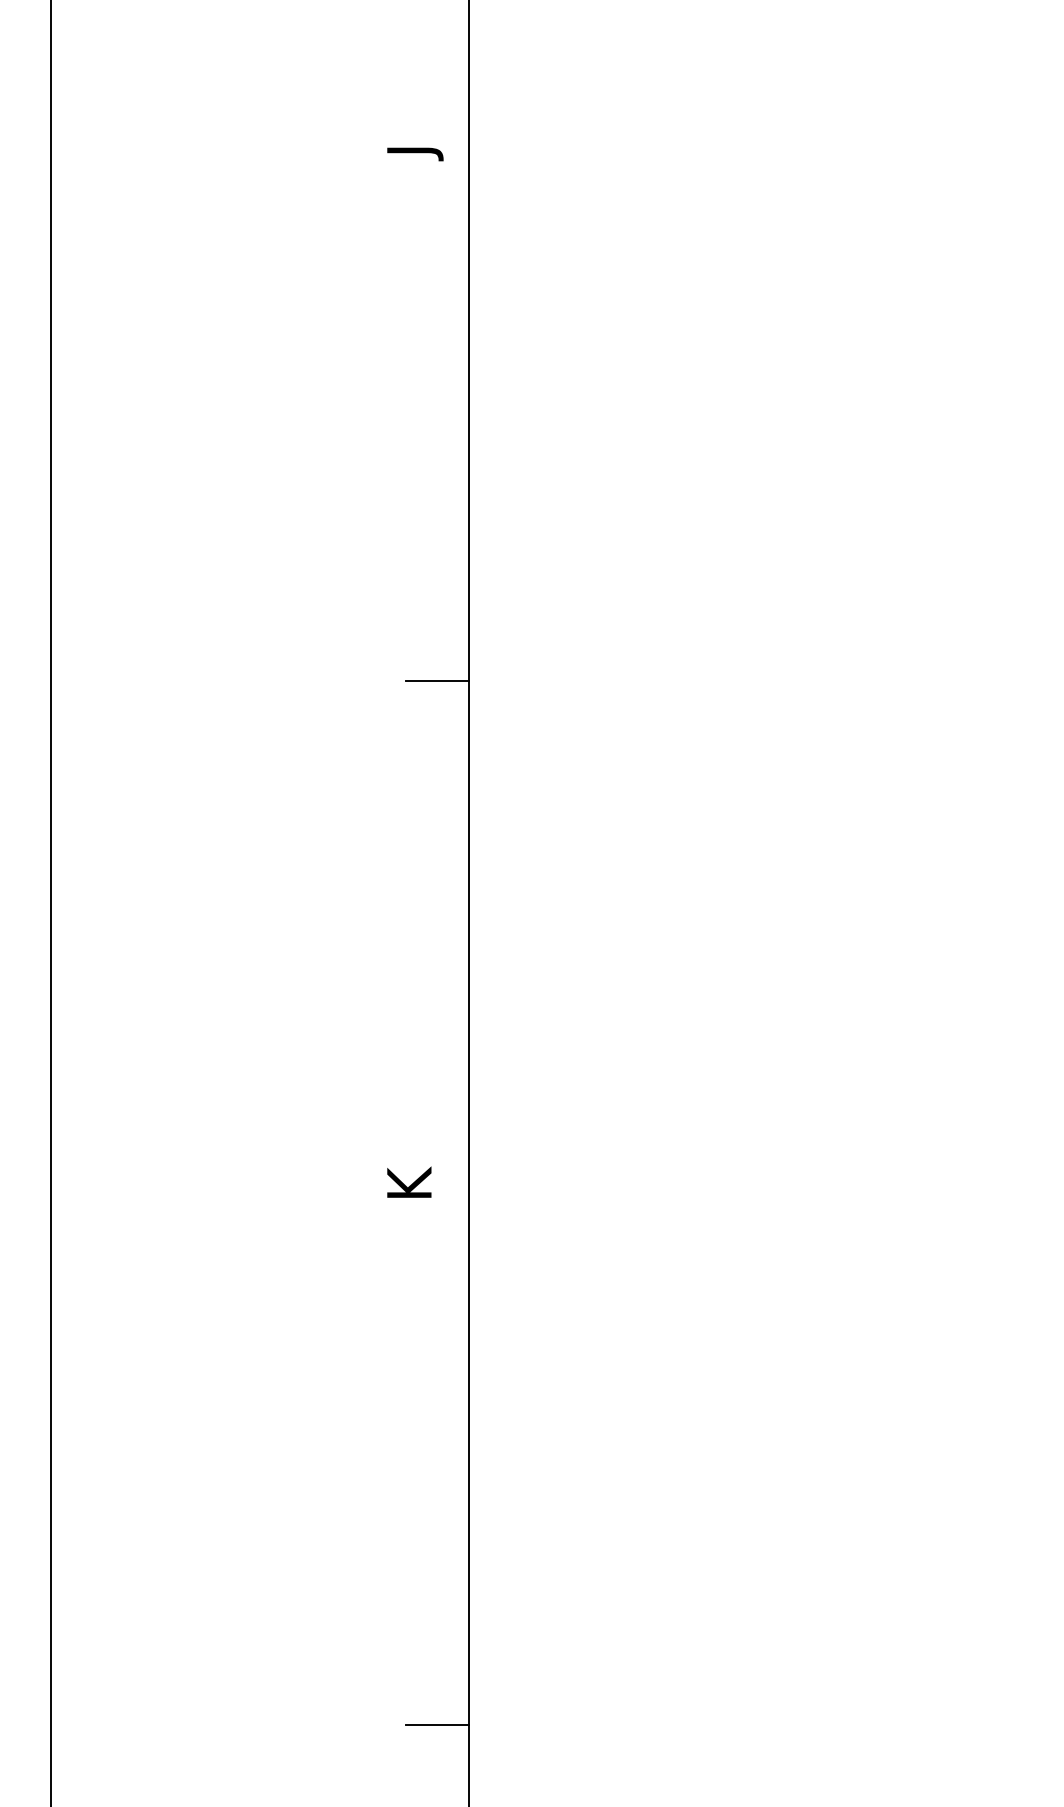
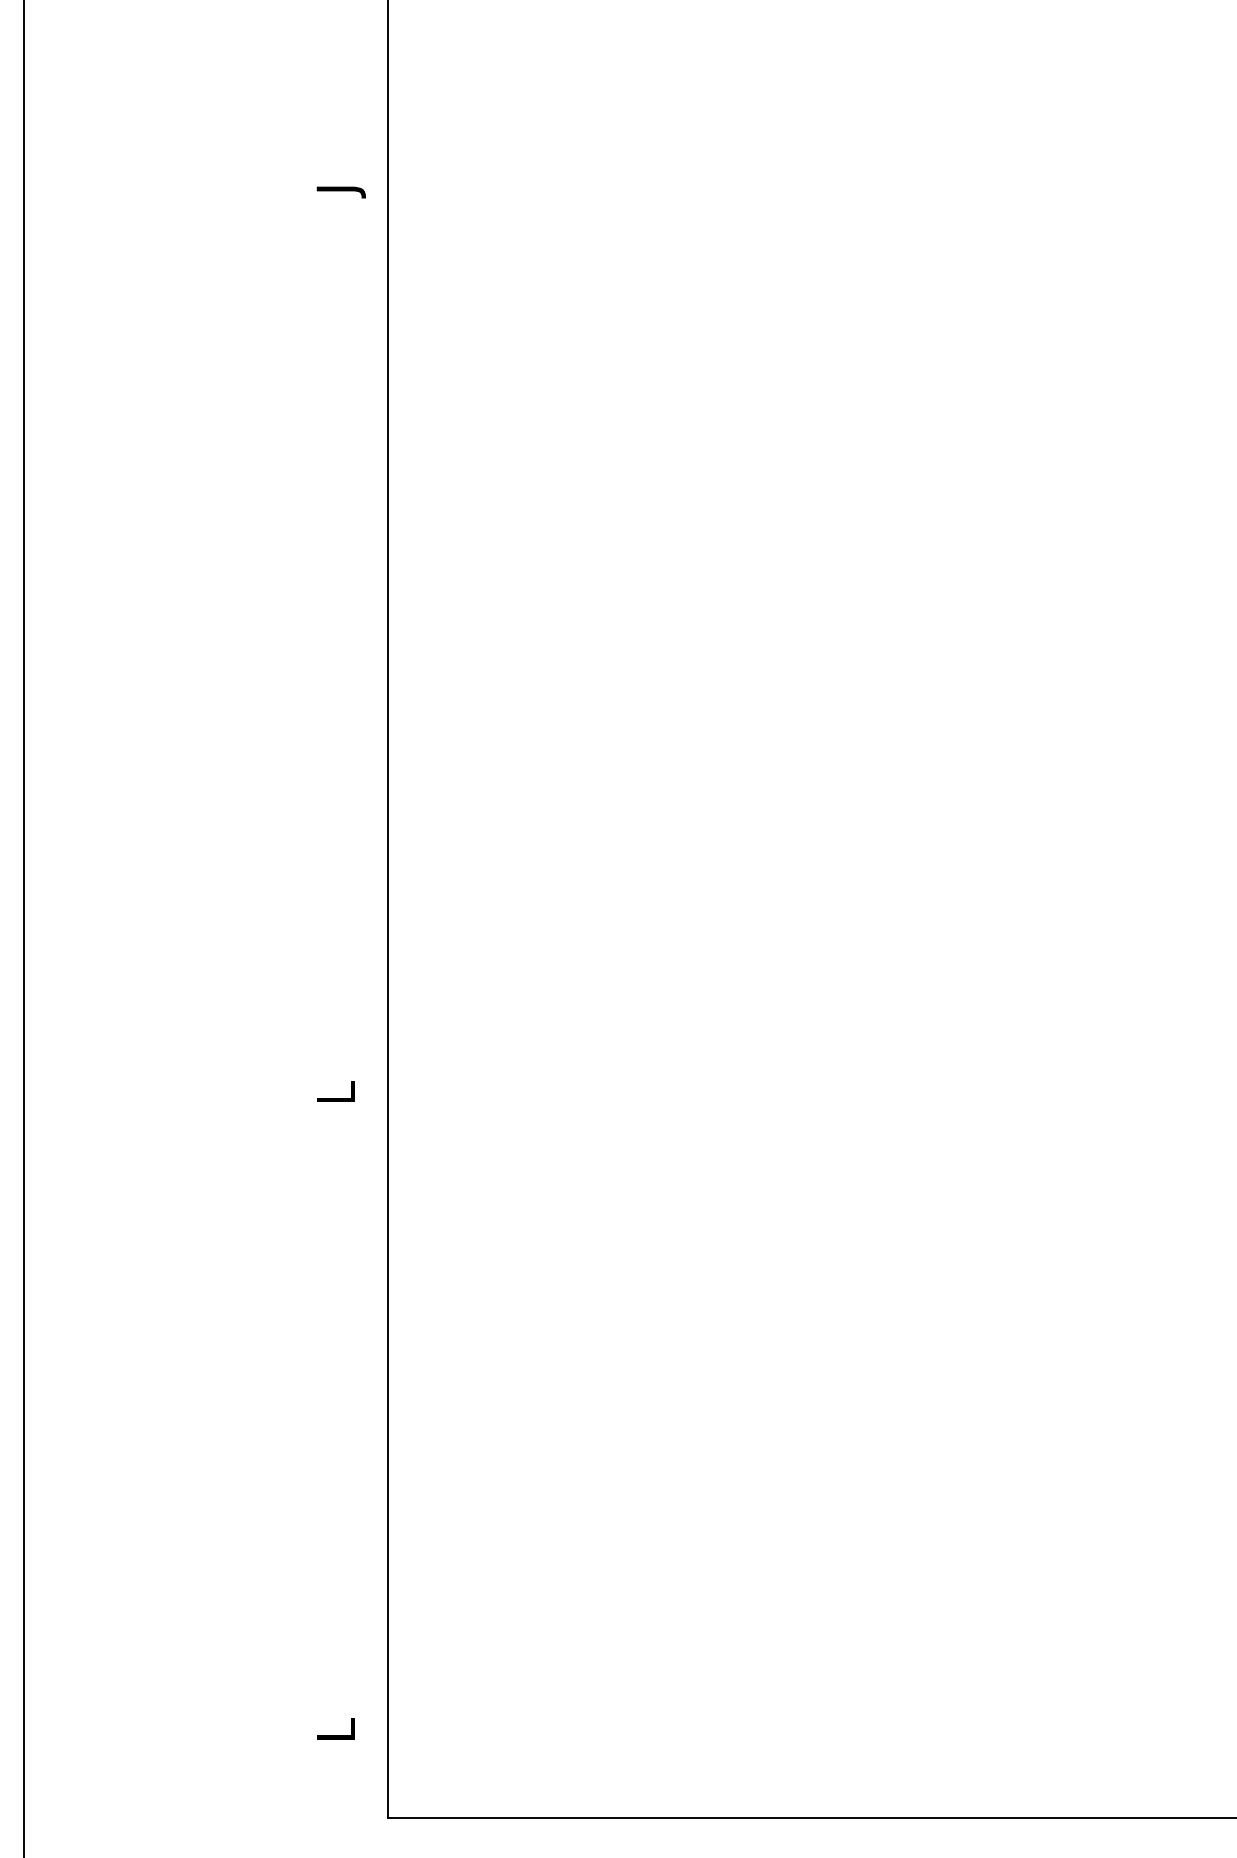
line: (437, 680) -> (360, 651), removed
text: (408, 1181) -> (335, 1088), K -> L
line: (437, 1725) -> (360, 1562), removed

